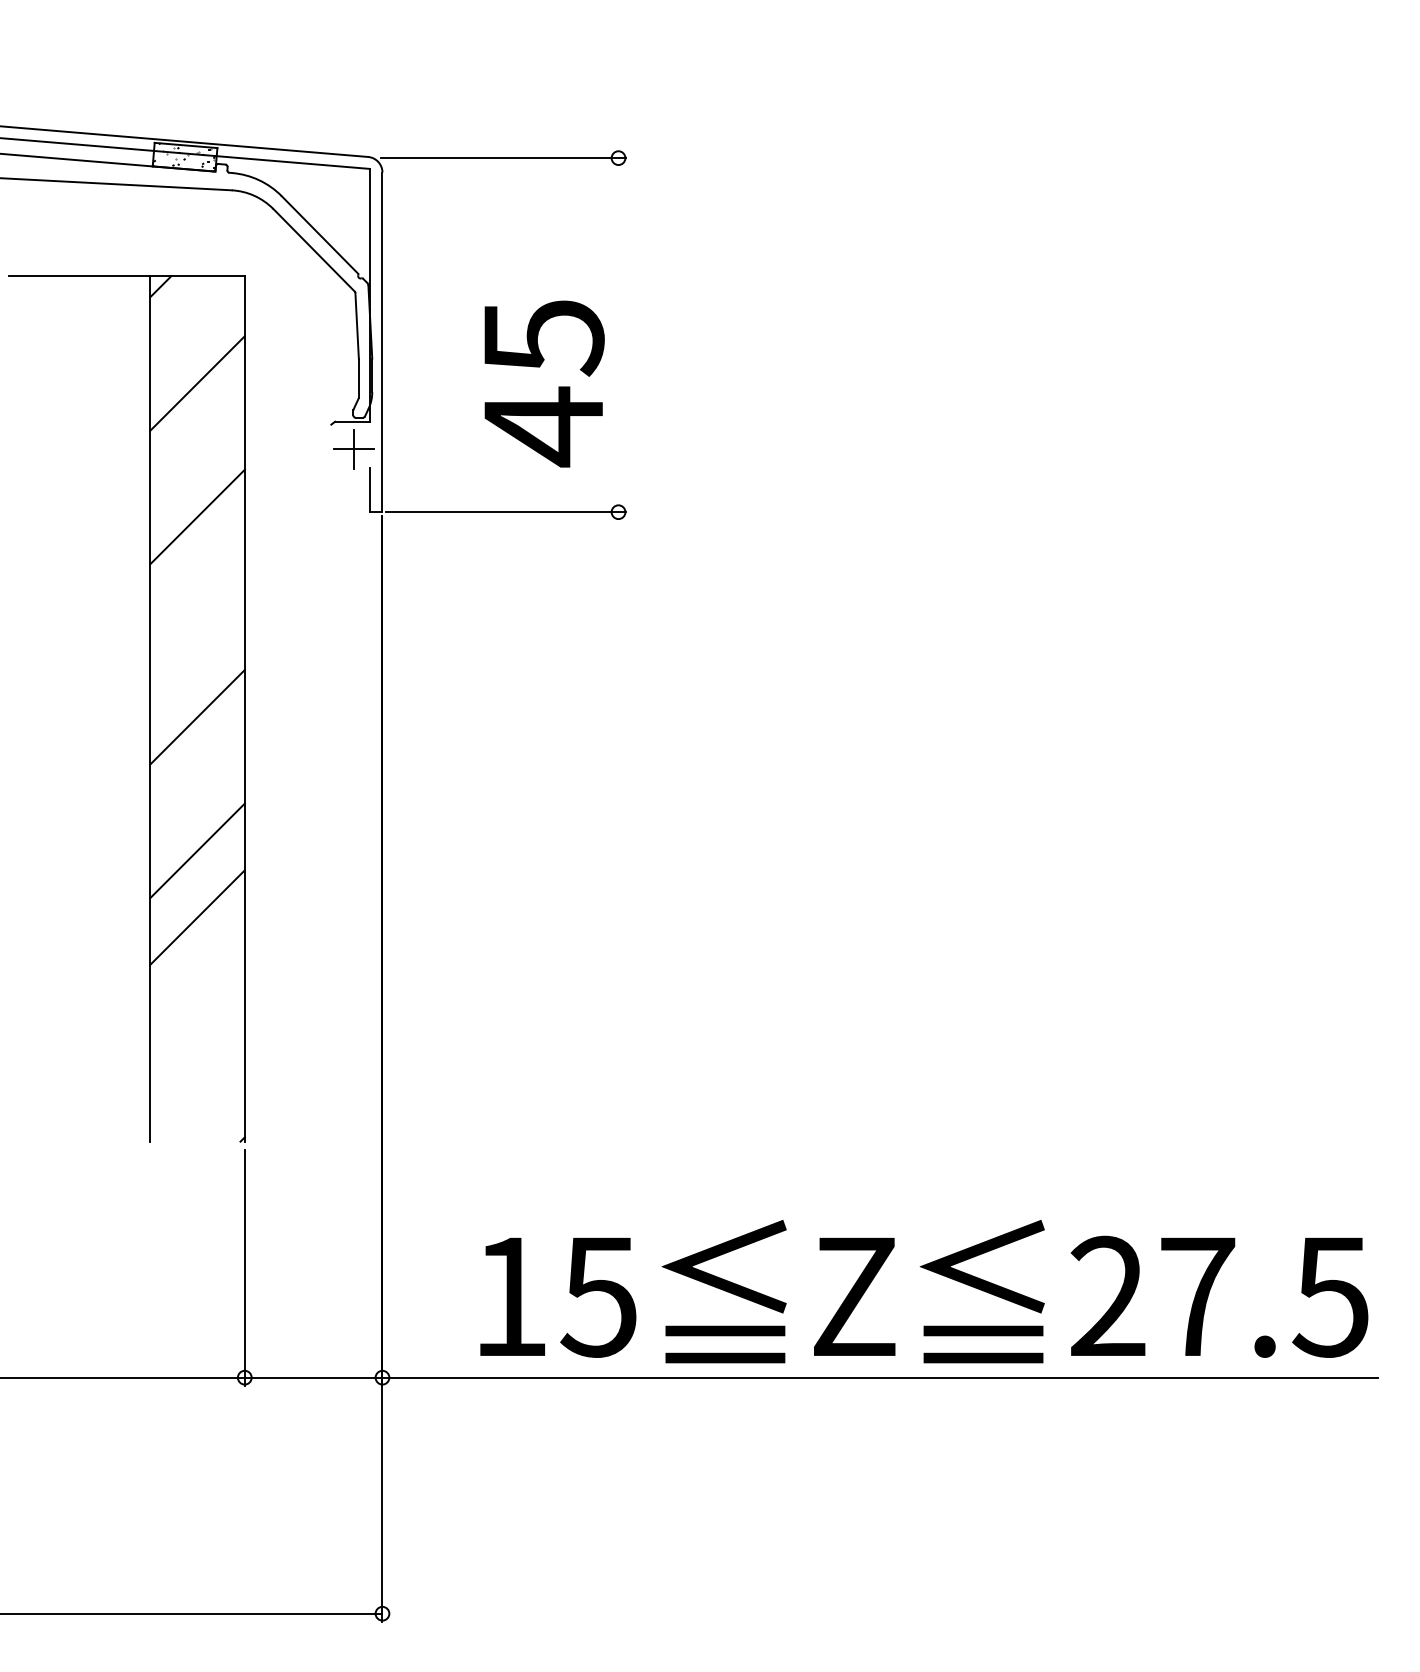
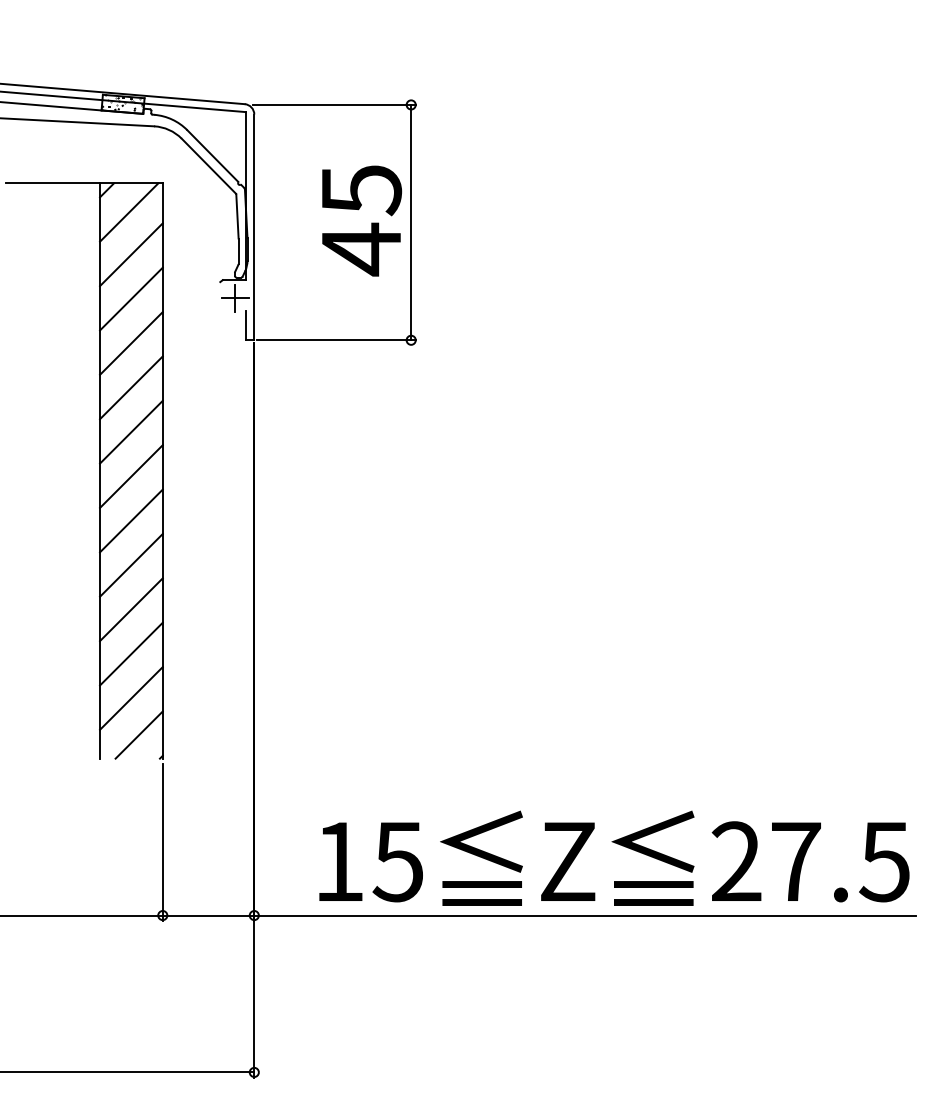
line: (194, 319) -> (129, 212), added
line: (618, 335) -> (411, 222), added
text: (545, 383) -> (362, 220), moved
line: (197, 449) -> (131, 298), added
line: (197, 583) -> (131, 387), added
line: (197, 649) -> (131, 431), added
line: (197, 783) -> (131, 520), added
line: (197, 983) -> (131, 653), added
line: (197, 1051) -> (131, 698), added
line: (208, 1105) -> (138, 734), added

